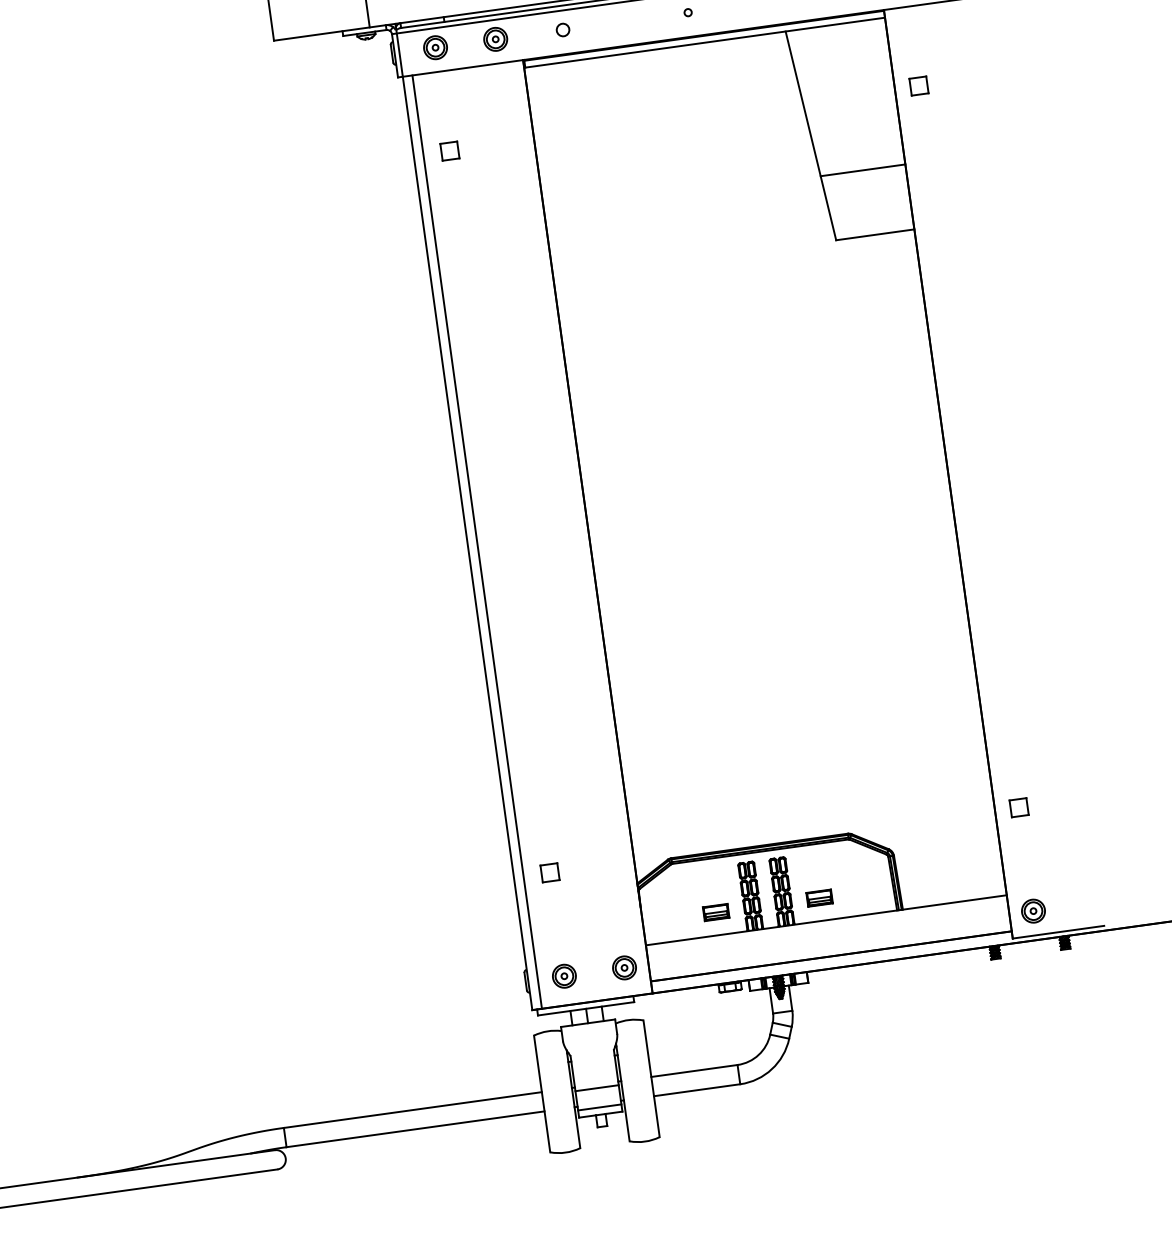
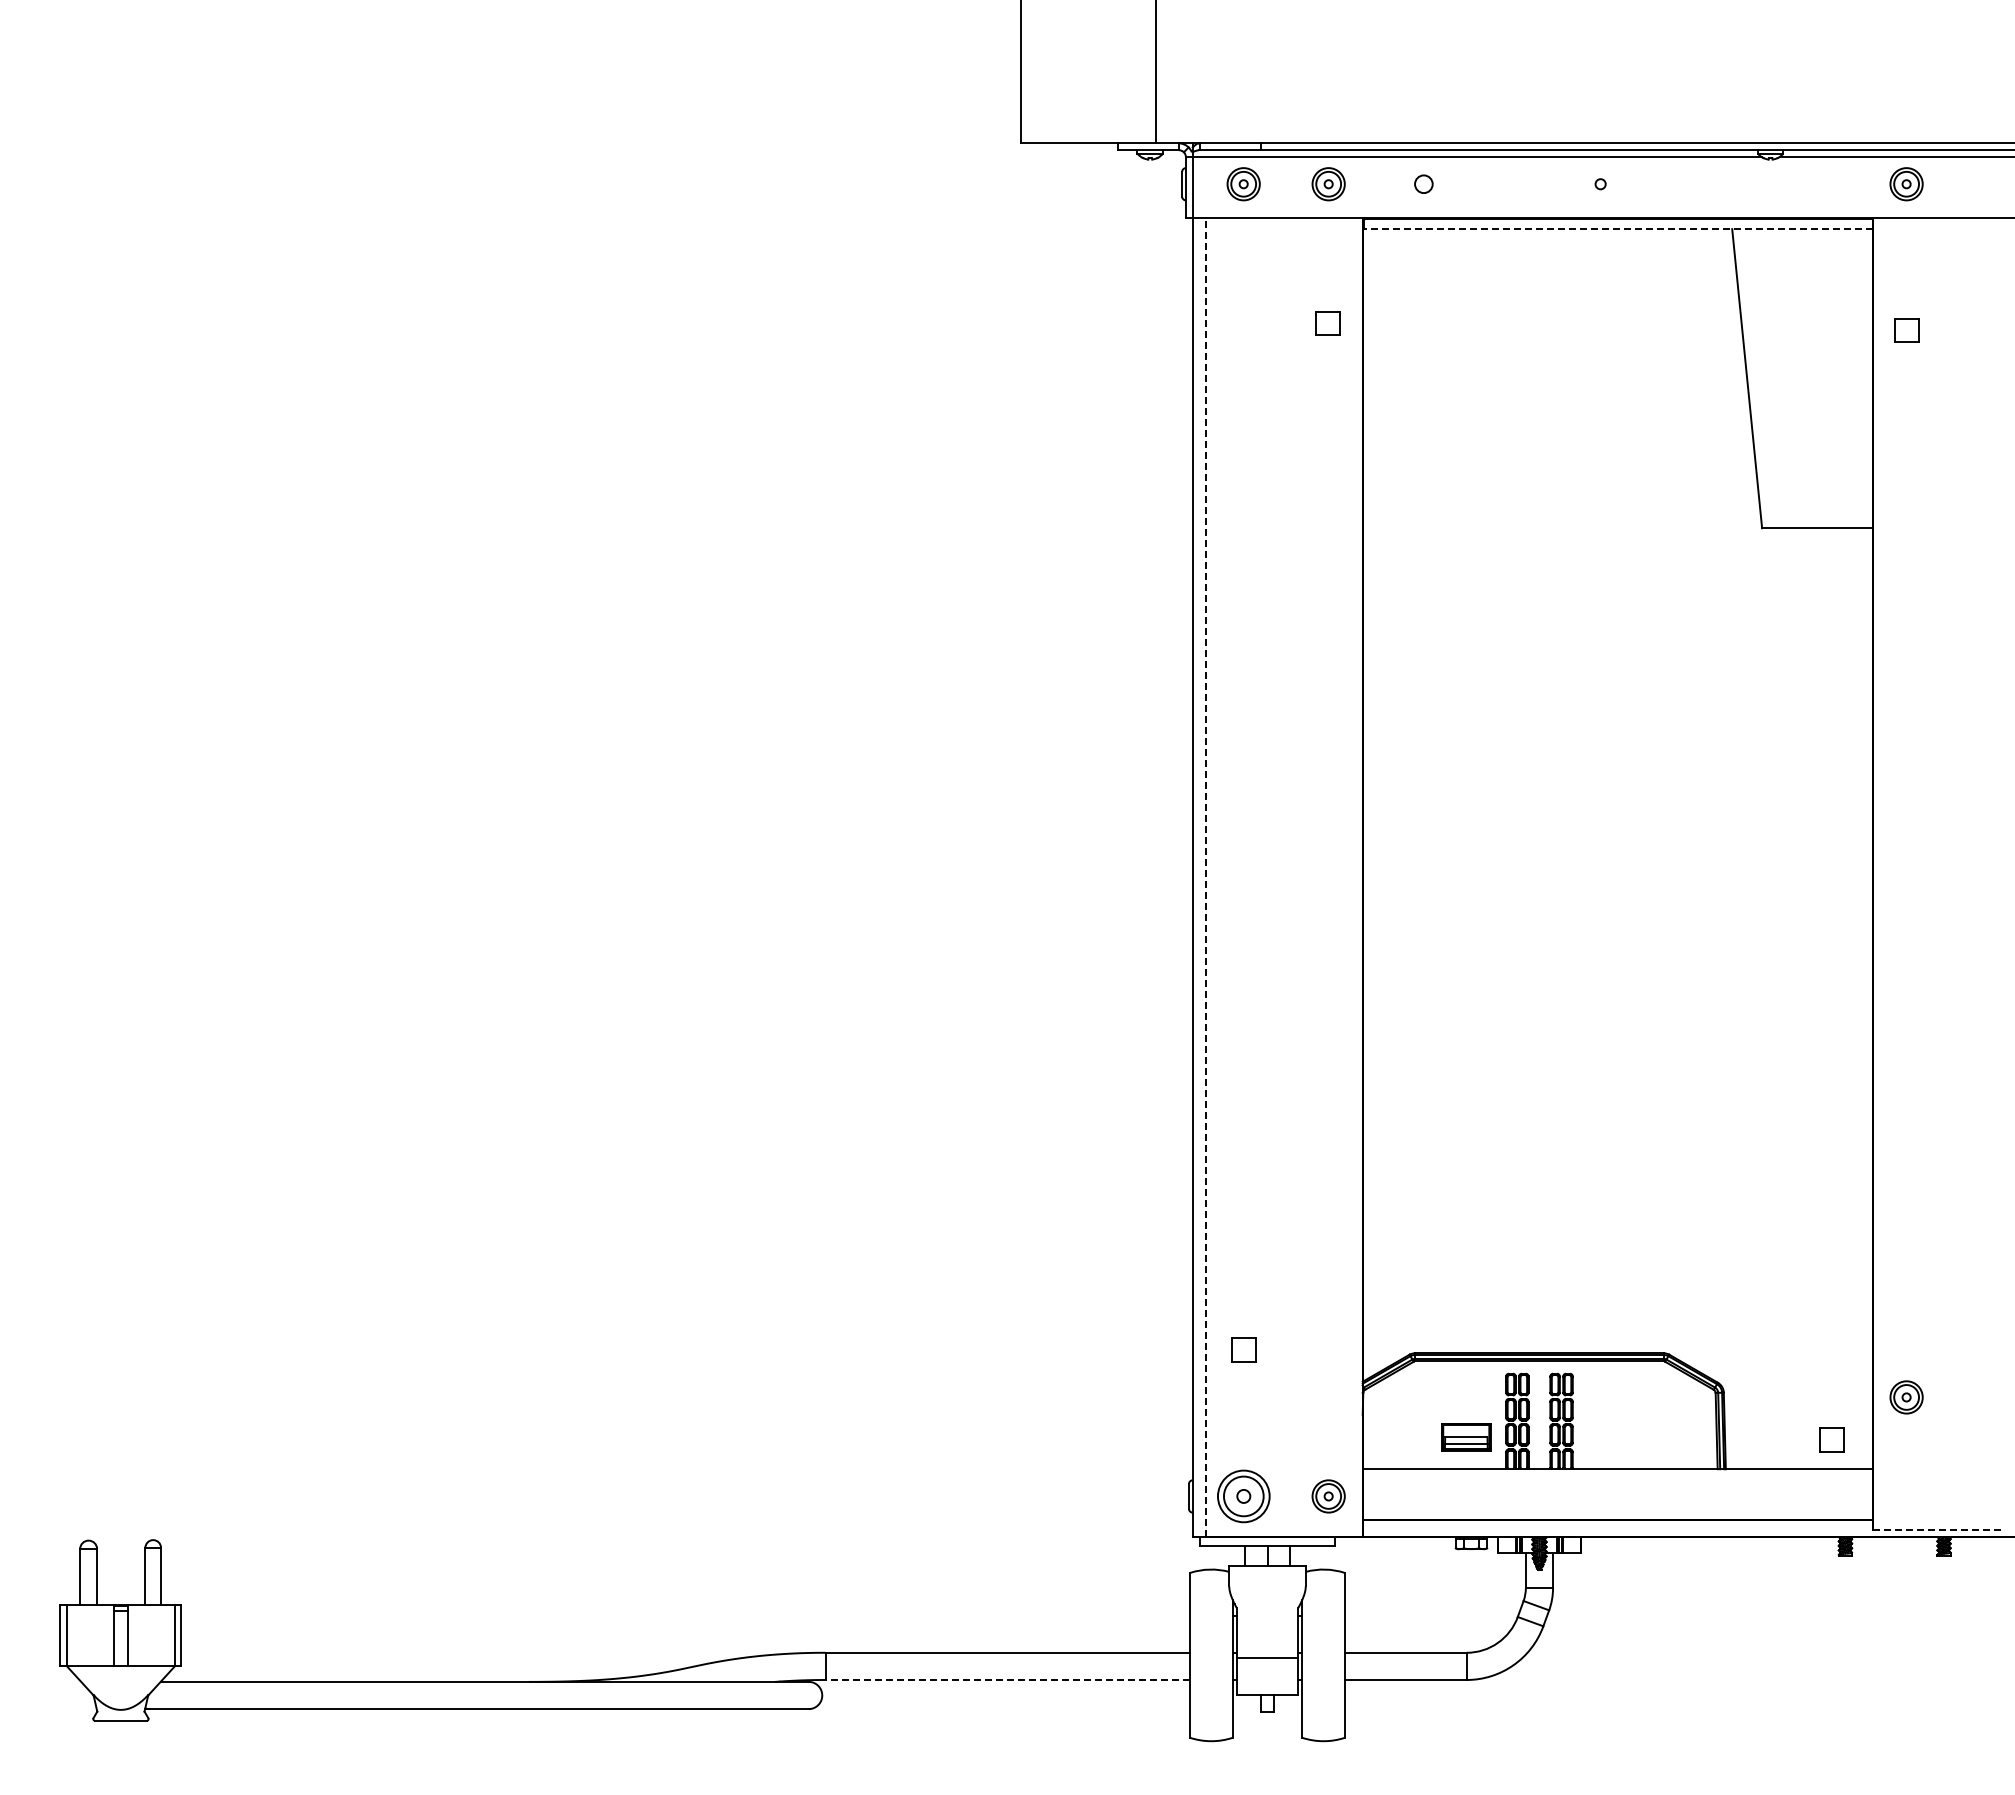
line: (704, 43) -> (1617, 229), solid -> dashed
part: (449, 151) -> (1327, 323), moved
line: (862, 170) -> (1812, 436), removed
line: (477, 541) -> (1206, 877), solid -> dashed
part: (1019, 807) -> (1831, 1439), moved
part: (819, 898) -> (1612, 1437), removed
part: (1033, 911) -> (1906, 1397), moved
part: (716, 912) -> (1466, 1437), size x1.4
line: (1058, 932) -> (1937, 1530), solid -> dashed
part: (564, 976) -> (1243, 1496), size x1.6
line: (599, 1107) -> (1267, 1685), removed
line: (415, 1129) -> (1007, 1680), solid -> dashed

